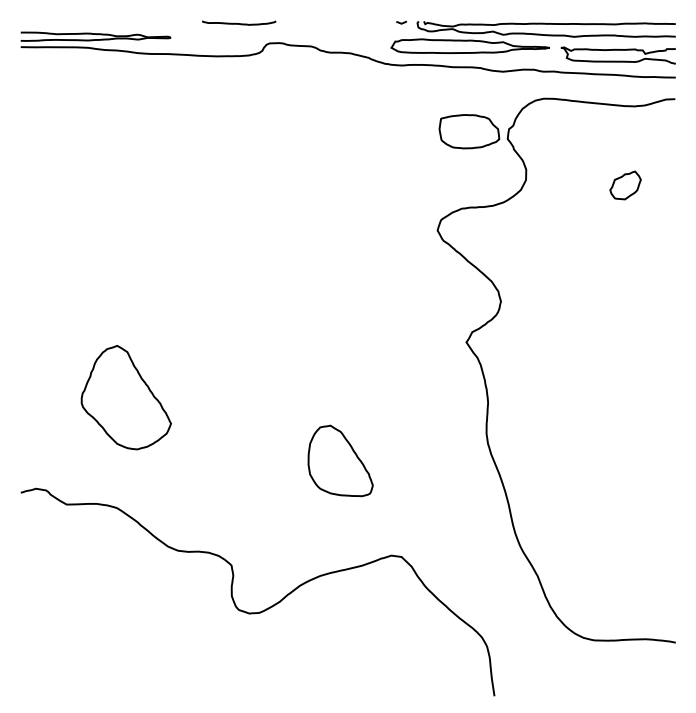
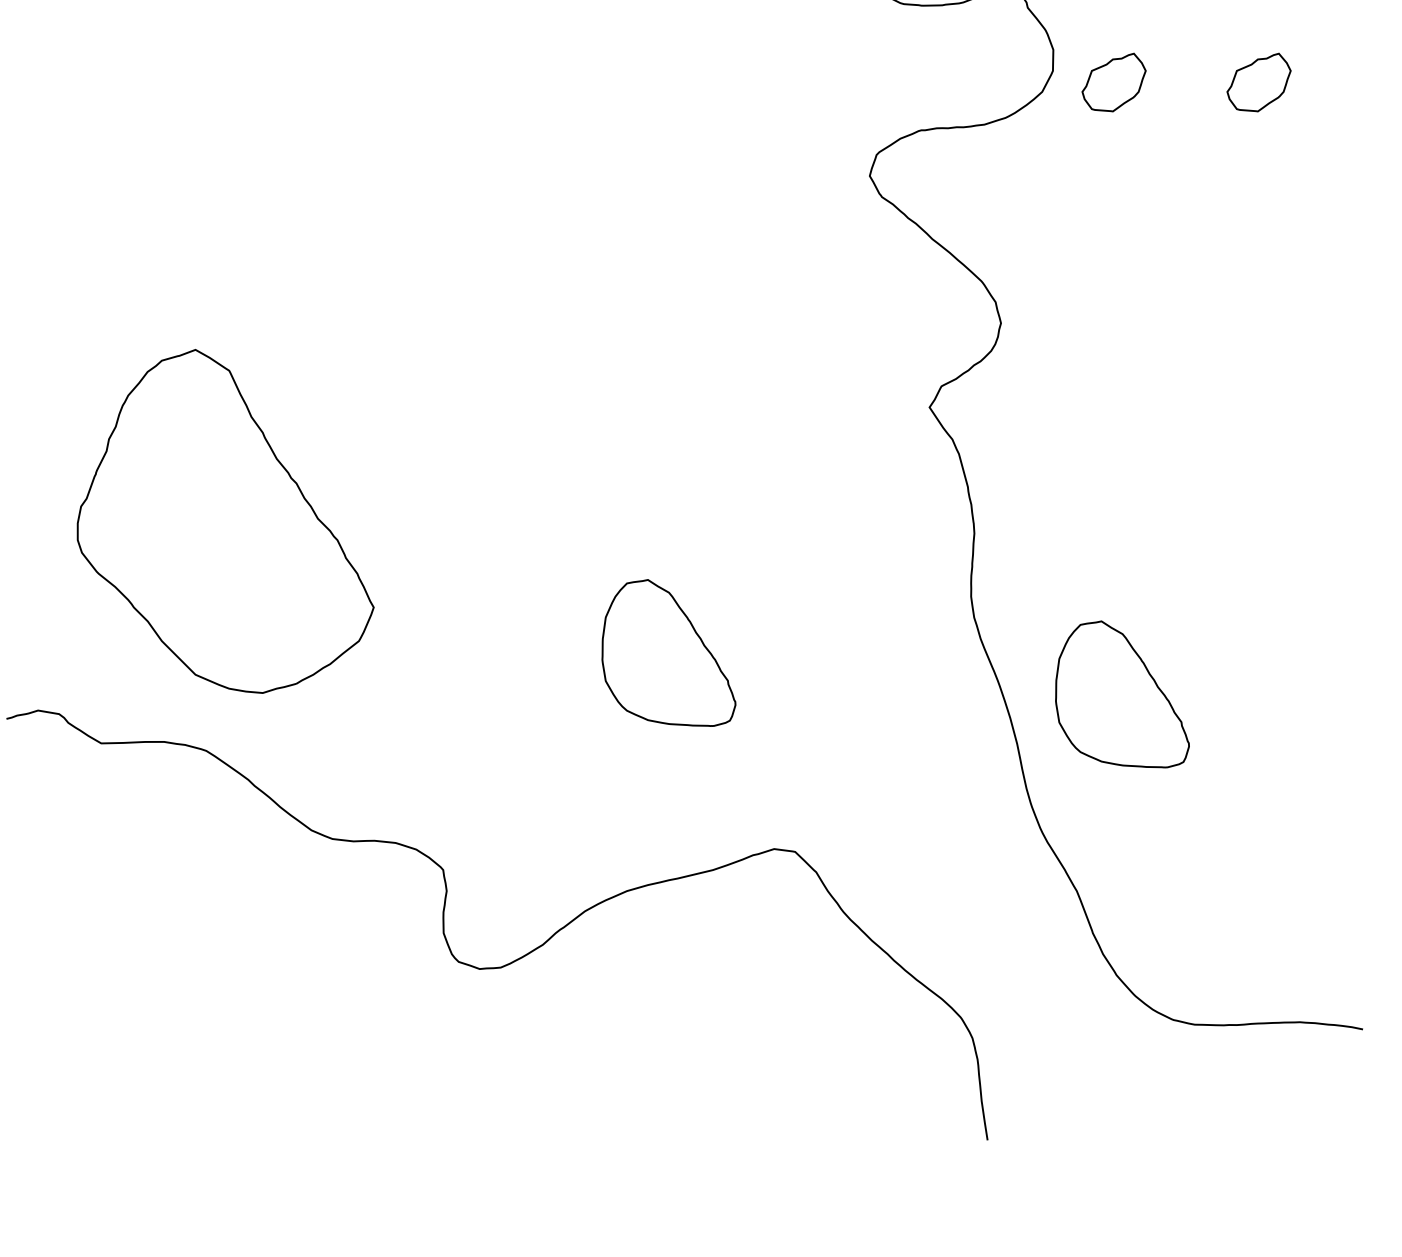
part: (555, 185) -> (1113, 82), added
part: (125, 397) -> (223, 521), size x1.6
part: (559, 480) -> (1122, 693), added

